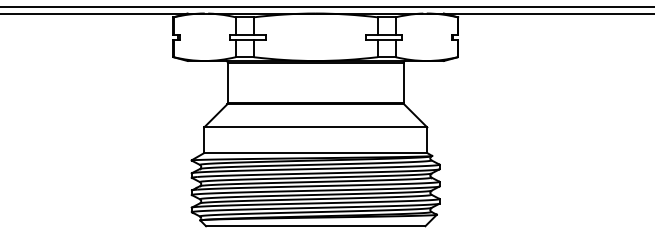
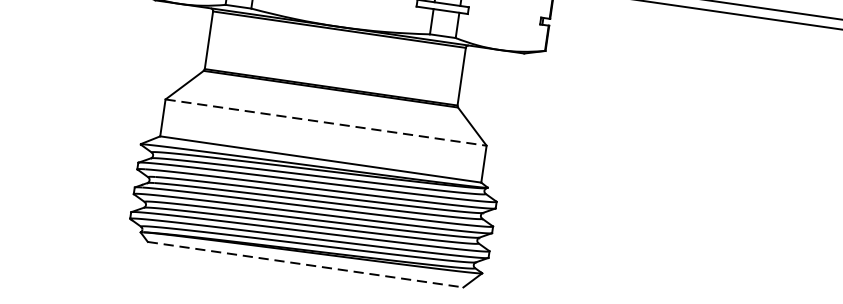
line: (315, 127) -> (325, 122), solid -> dashed
line: (315, 226) -> (305, 265), solid -> dashed

